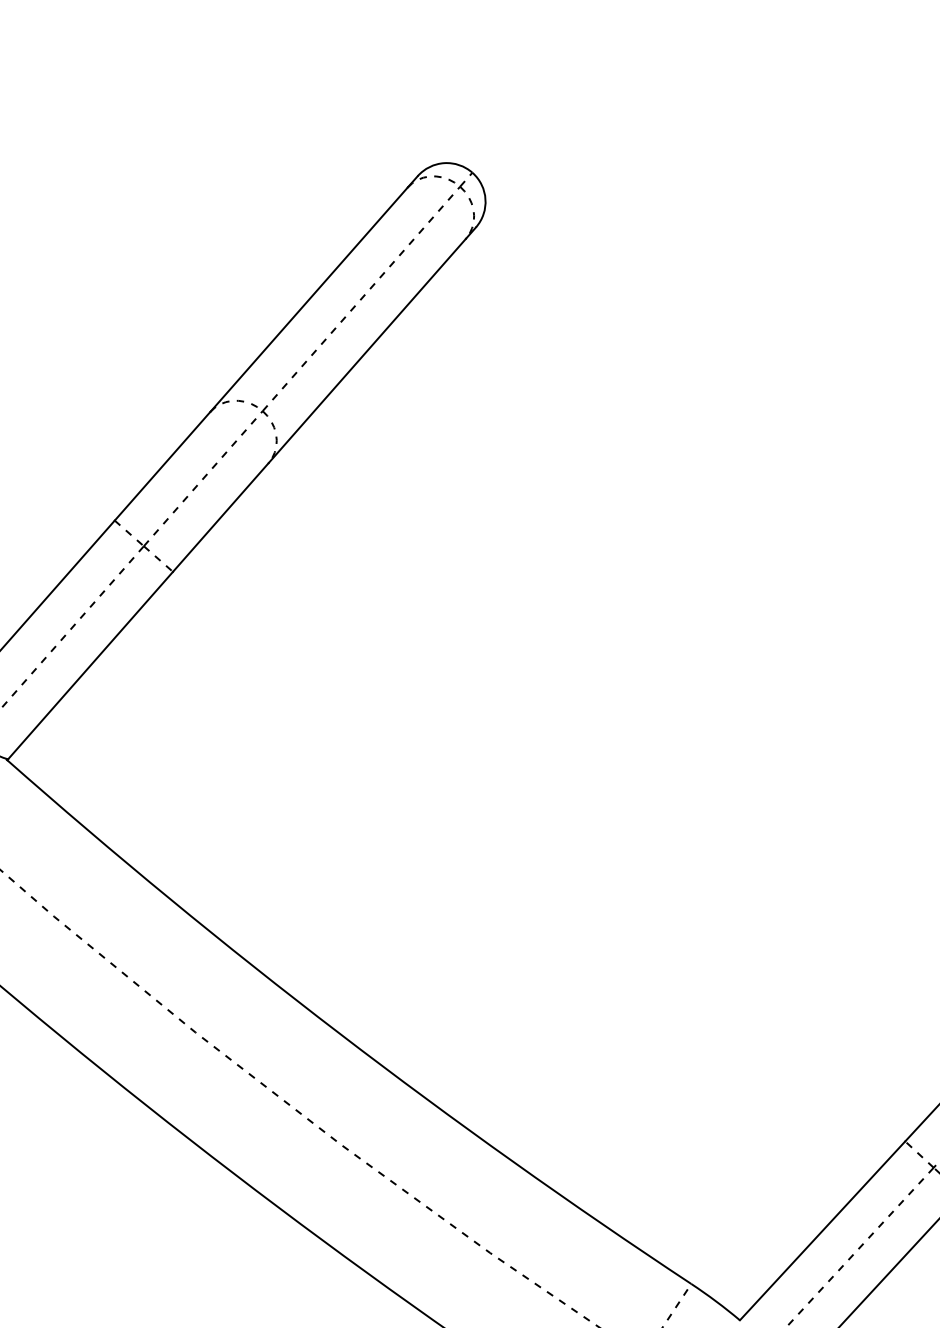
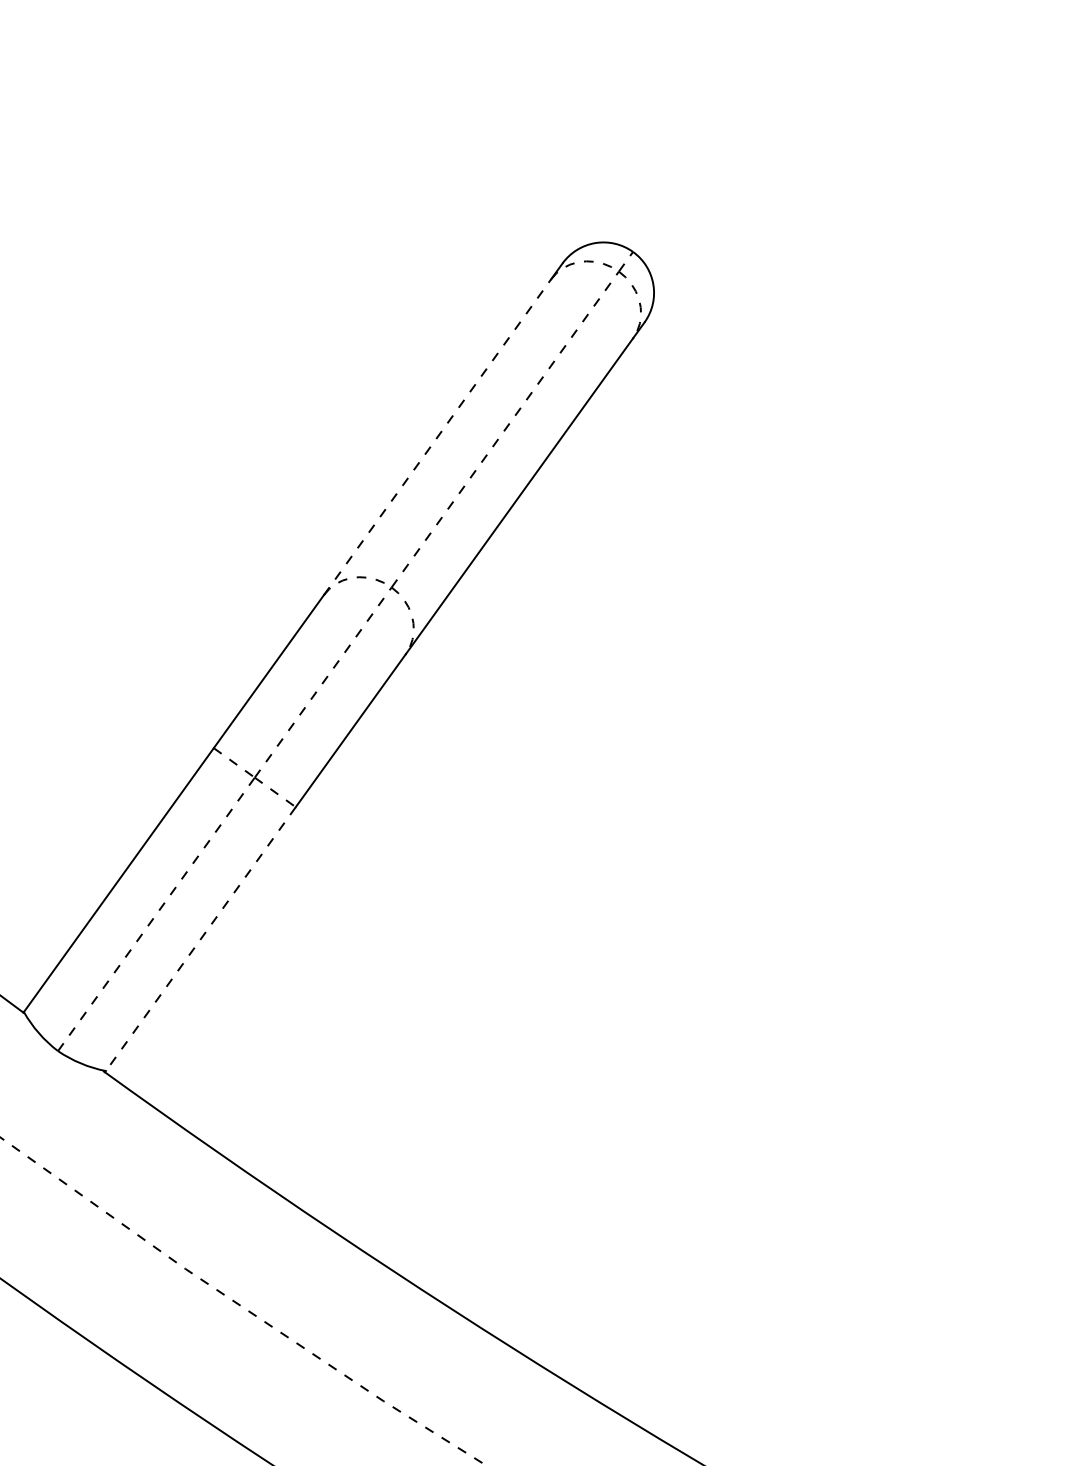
line: (309, 299) -> (438, 436), solid -> dashed
line: (90, 665) -> (200, 938), solid -> dashed

